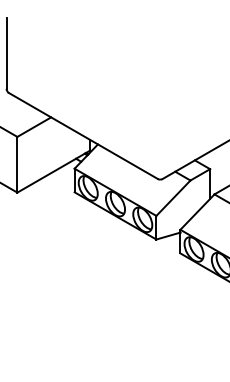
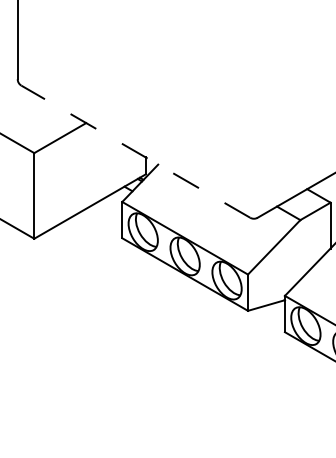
line: (83, 136) -> (135, 152), solid -> dashed

